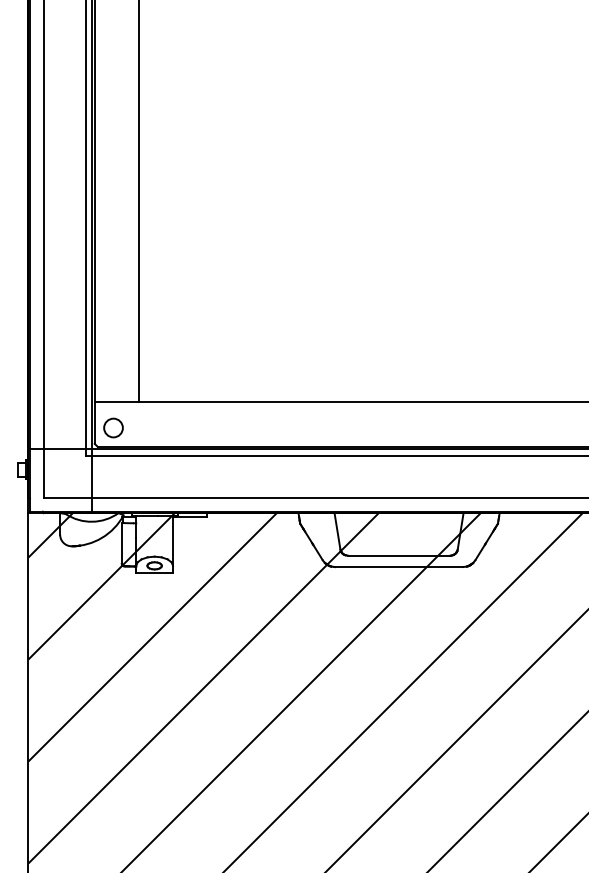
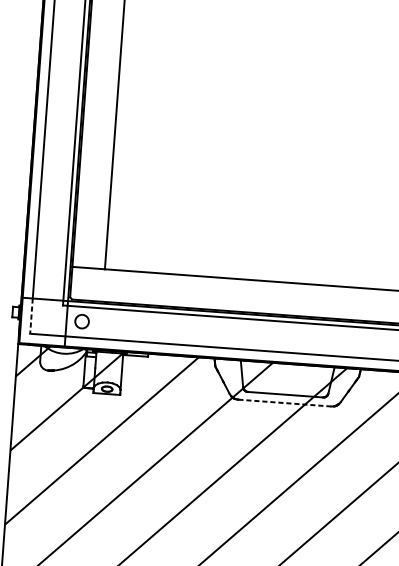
circle: (113, 427) -> (82, 321), moved
line: (43, 474) -> (31, 316), solid -> dashed
line: (398, 567) -> (284, 403), solid -> dashed

